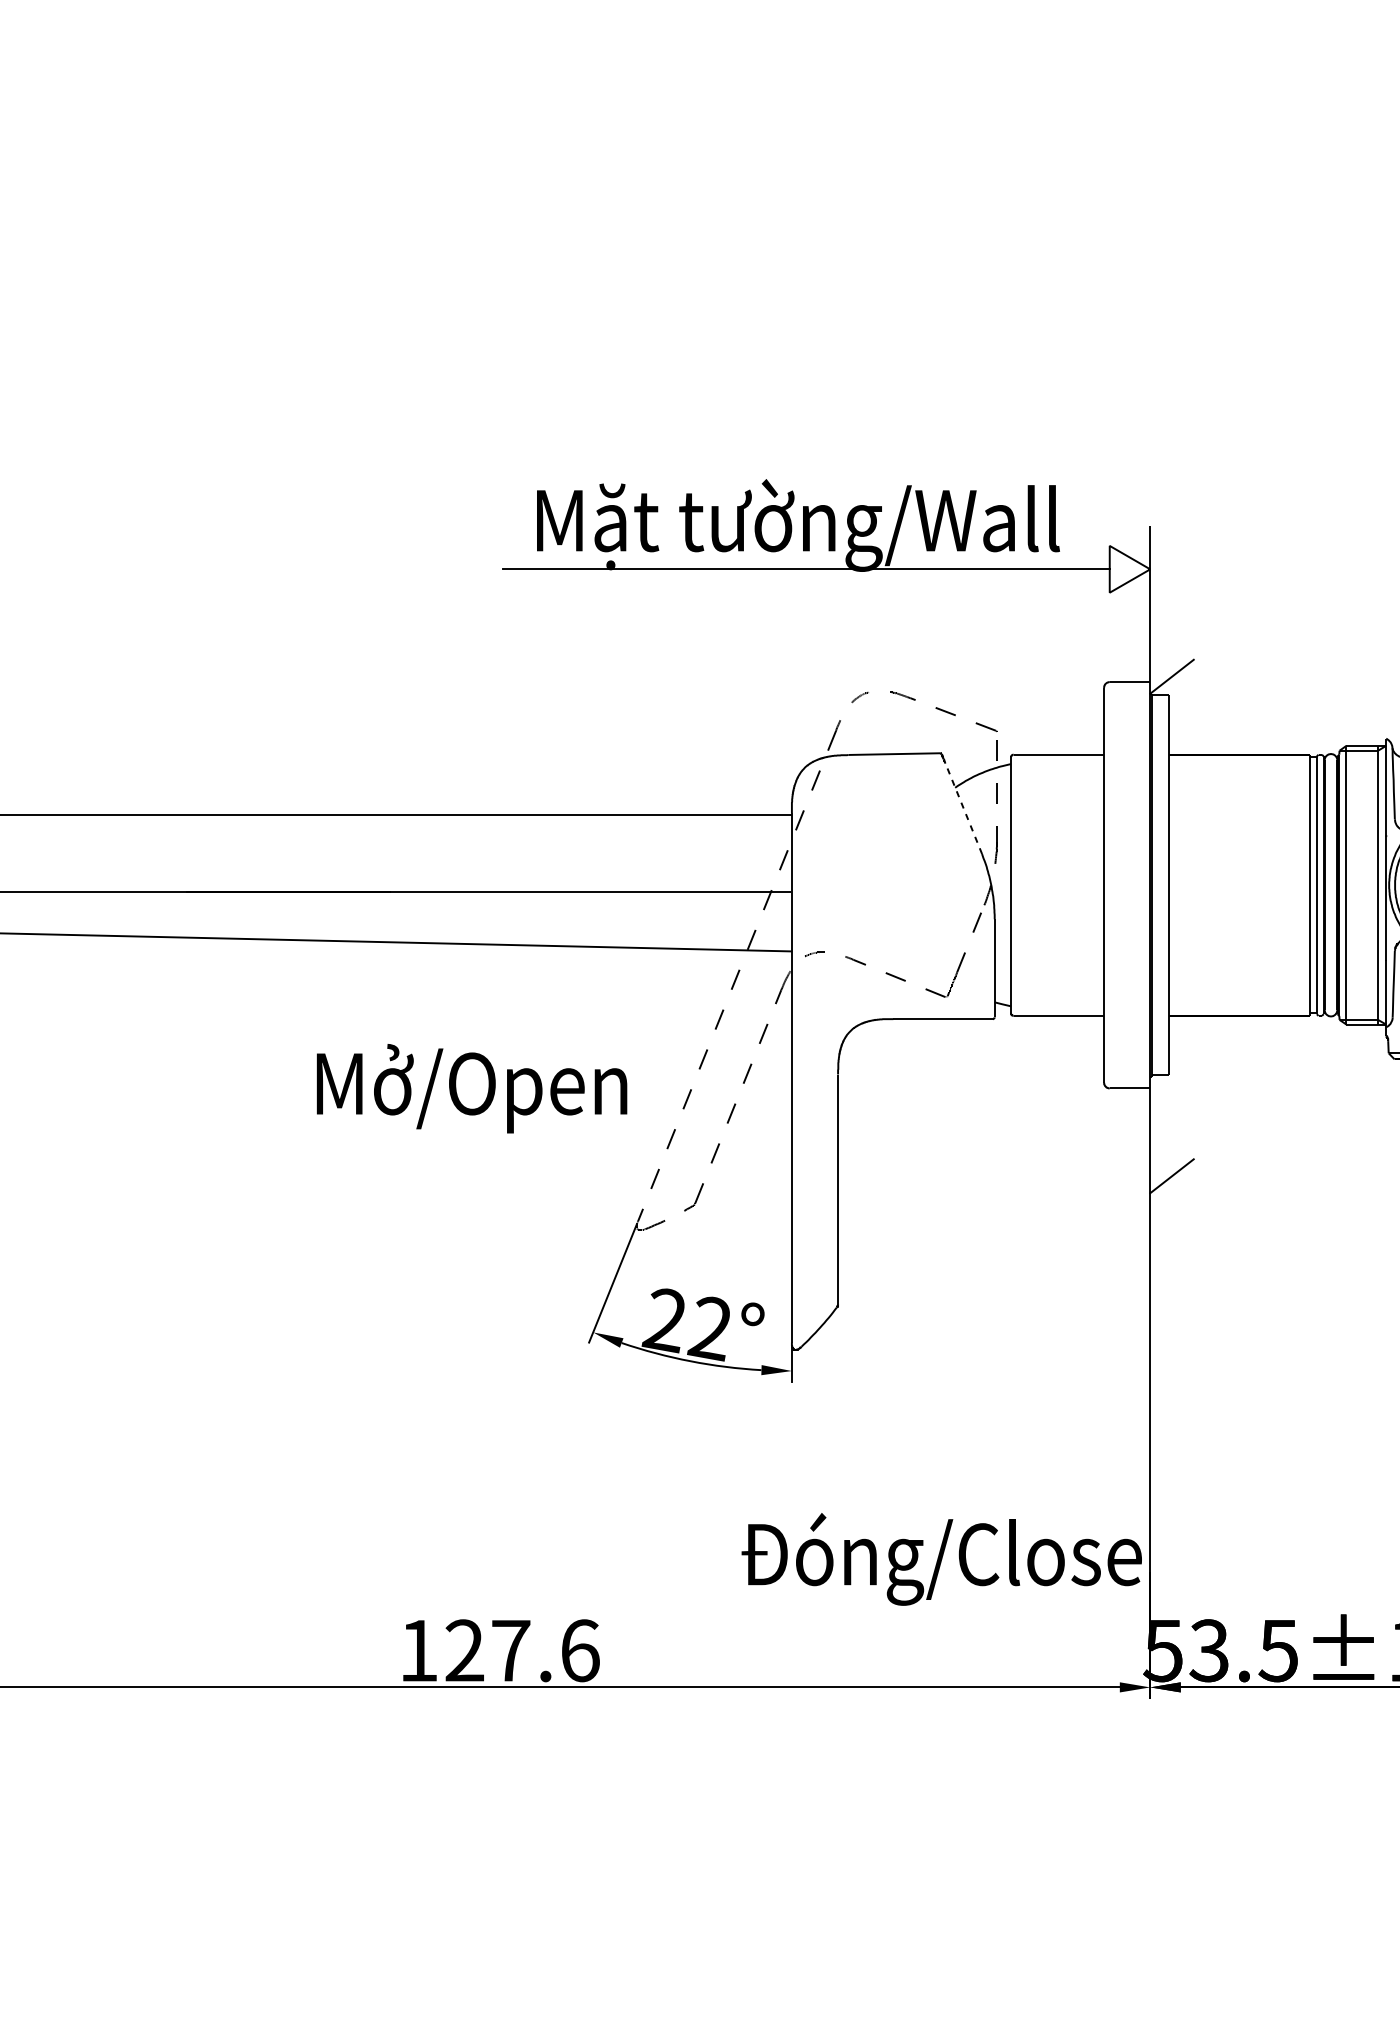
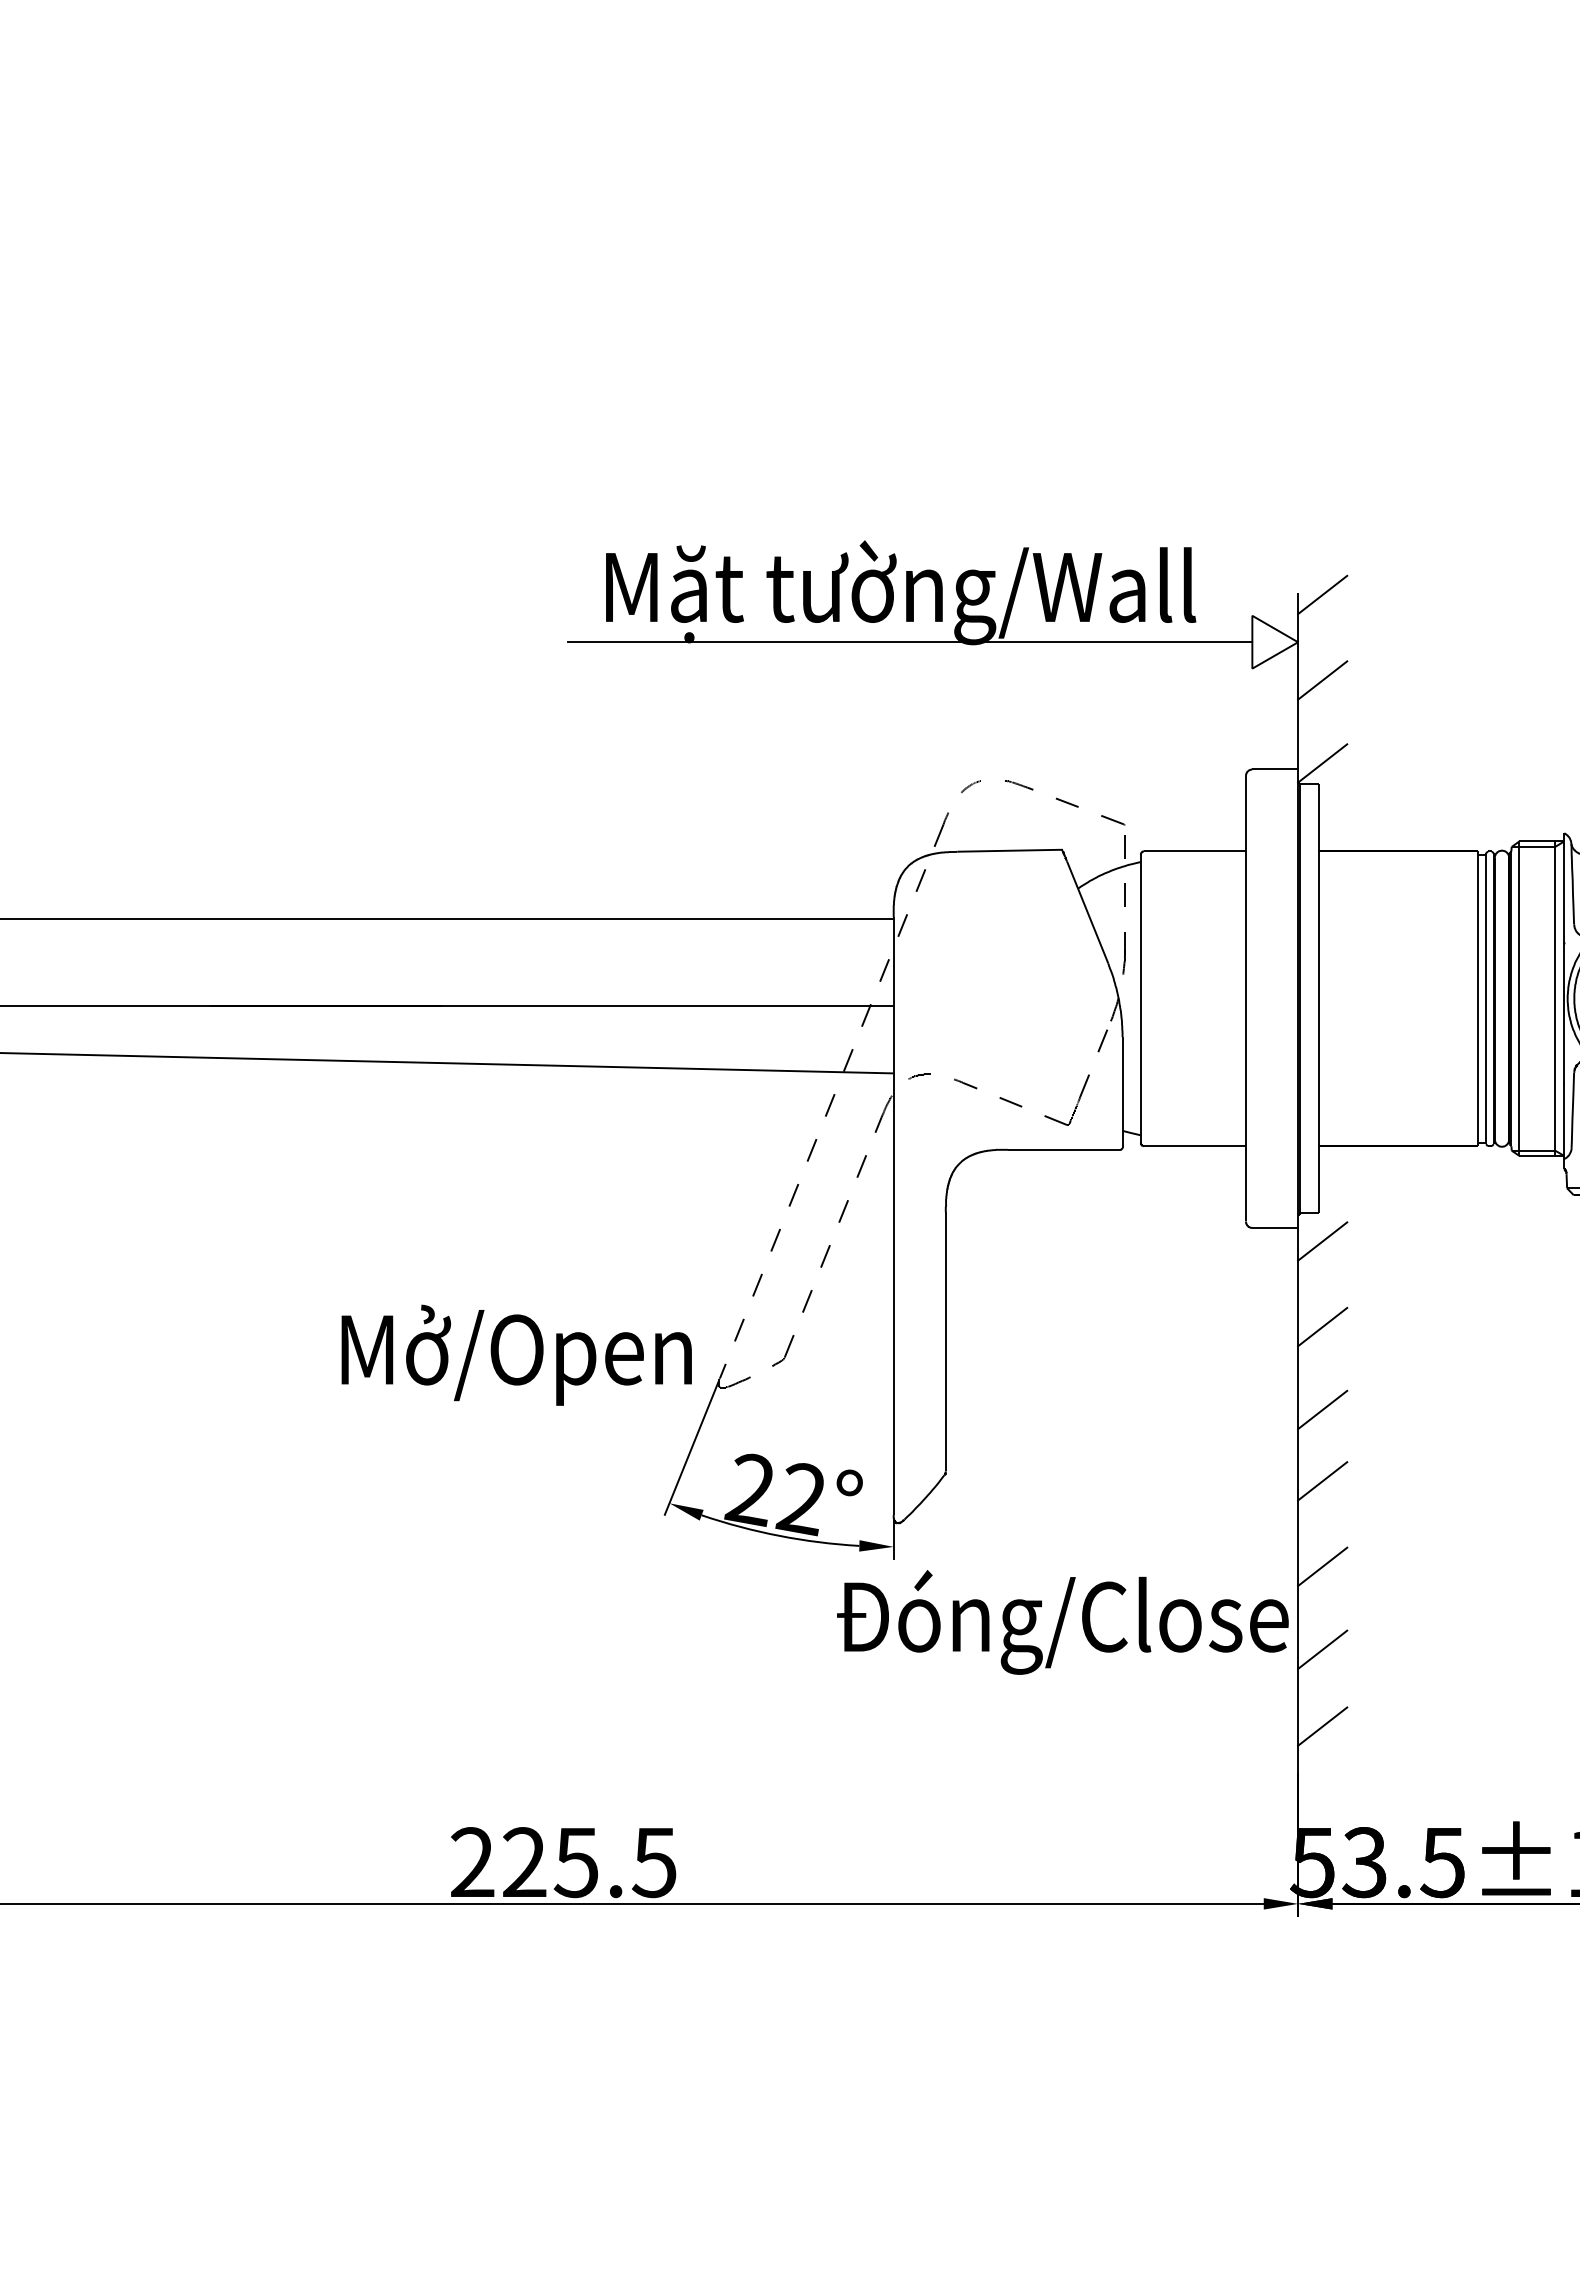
line: (1171, 527) -> (1322, 594), added
line: (1171, 603) -> (1322, 680), added
line: (963, 808) -> (1087, 912), dashed -> solid
text: (471, 1087) -> (516, 1354), moved
line: (1171, 1100) -> (1322, 1241), added
line: (1171, 1249) -> (1322, 1409), added
line: (1171, 1313) -> (1322, 1481), added
line: (1171, 1388) -> (1322, 1566), added
line: (1171, 1461) -> (1322, 1649), added
line: (1171, 1530) -> (1322, 1726), added
text: (941, 1559) -> (1062, 1622), moved
text: (500, 1650) -> (564, 1862), 127.6 -> 225.5

